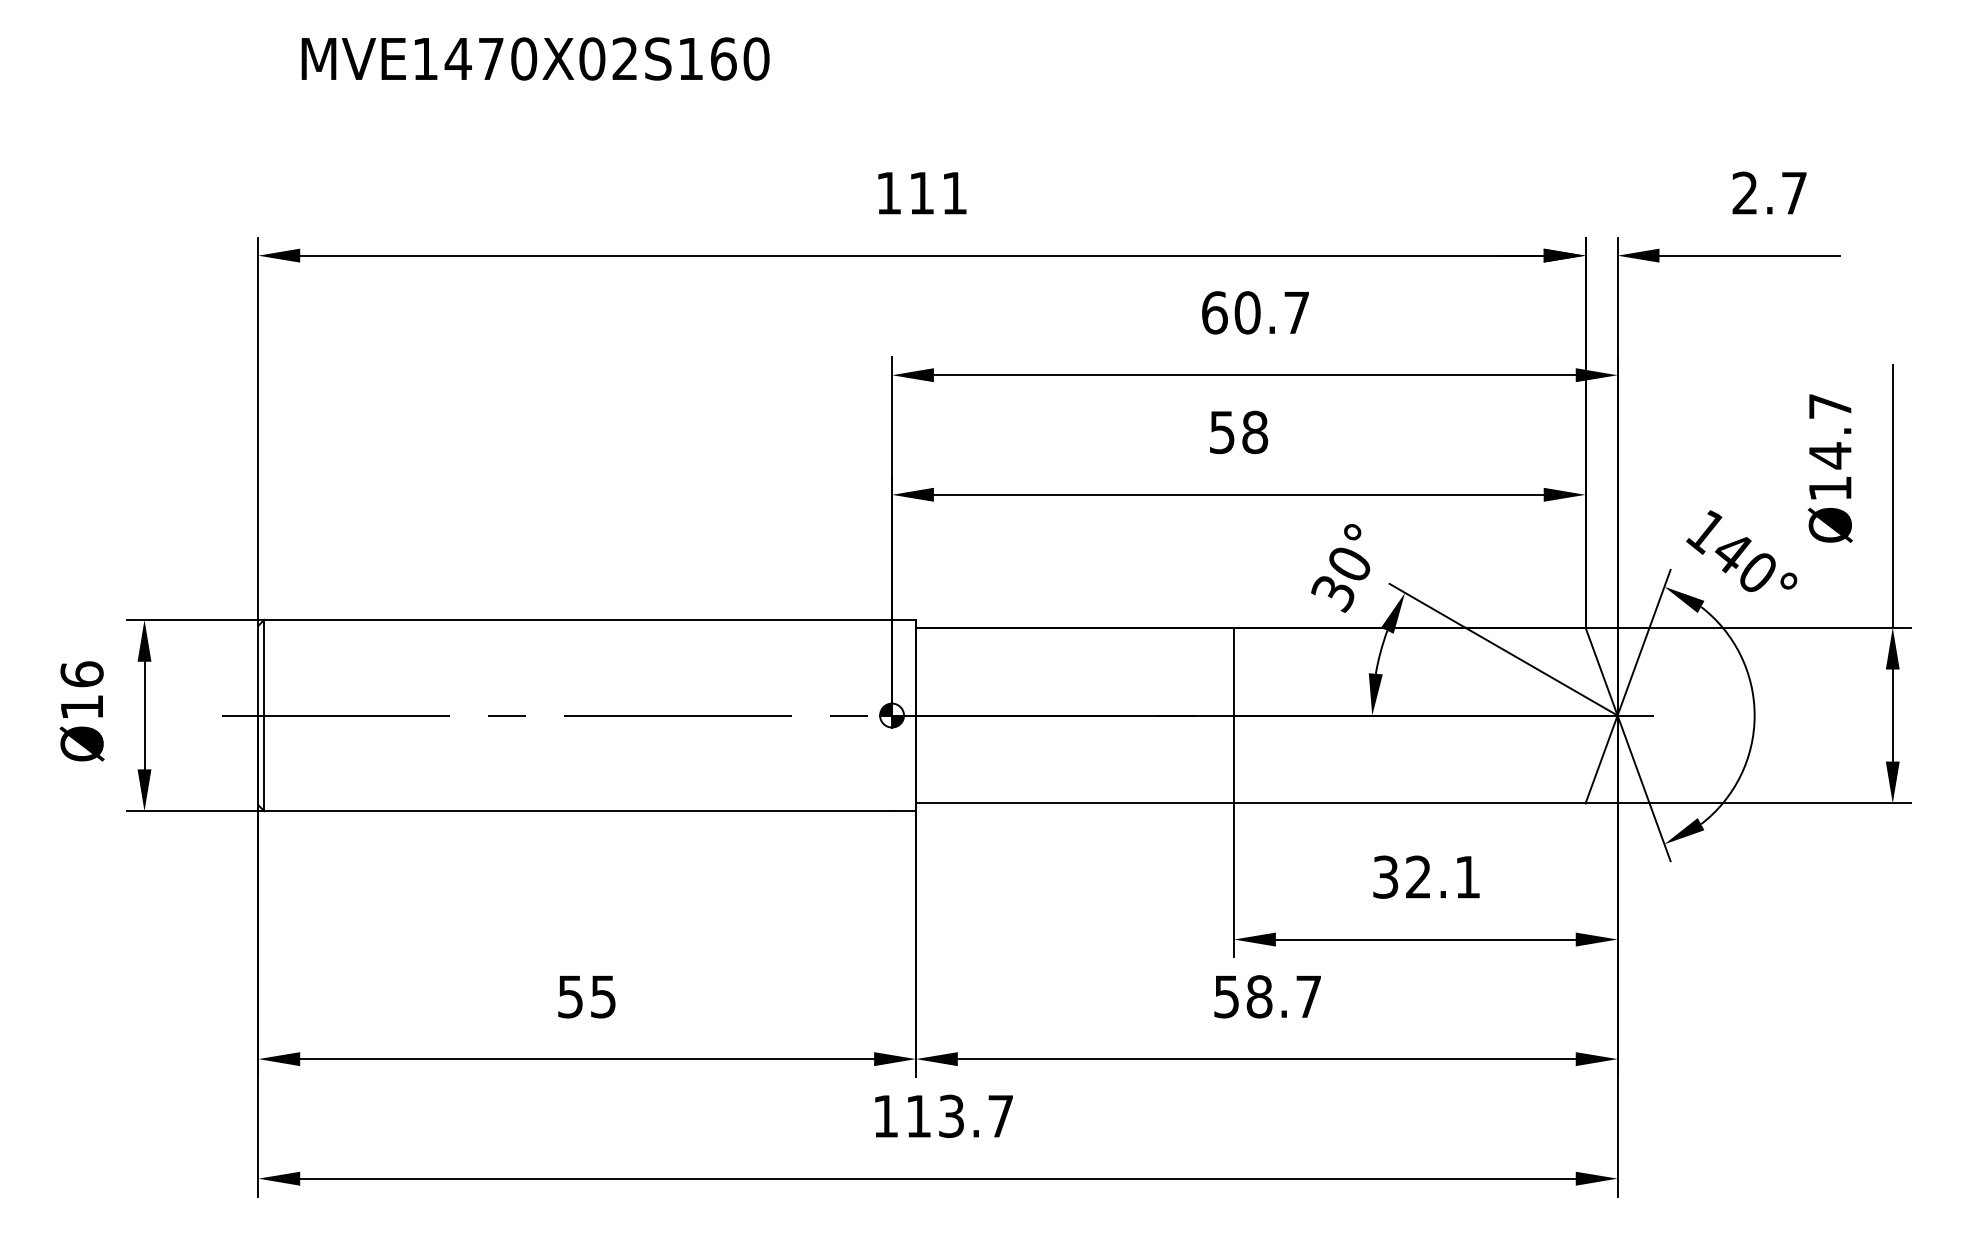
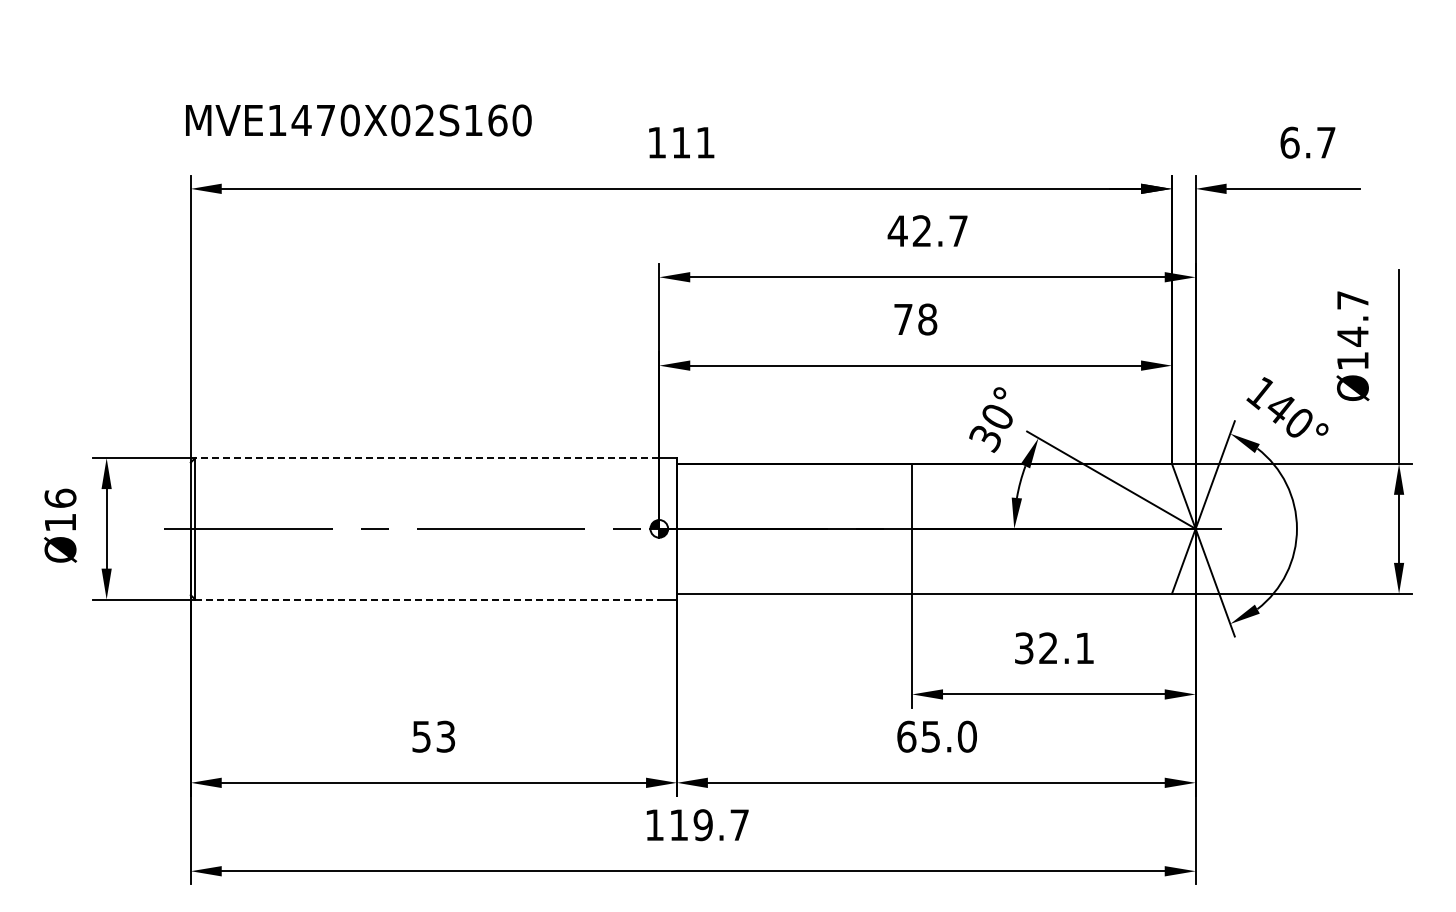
text: (535, 59) -> (358, 120), moved
text: (1744, 192) -> (1289, 142), 2.7 -> 6.7
text: (1230, 313) -> (909, 231), 60.7 -> 42.7
text: (1222, 432) -> (903, 319), 58 -> 78
line: (577, 620) -> (426, 458), solid -> dashed
line: (578, 811) -> (427, 599), solid -> dashed
text: (604, 996) -> (446, 736), 55 -> 53
text: (1267, 996) -> (936, 736), 58.7 -> 65.0
text: (950, 1116) -> (702, 825), 113.7 -> 119.7

